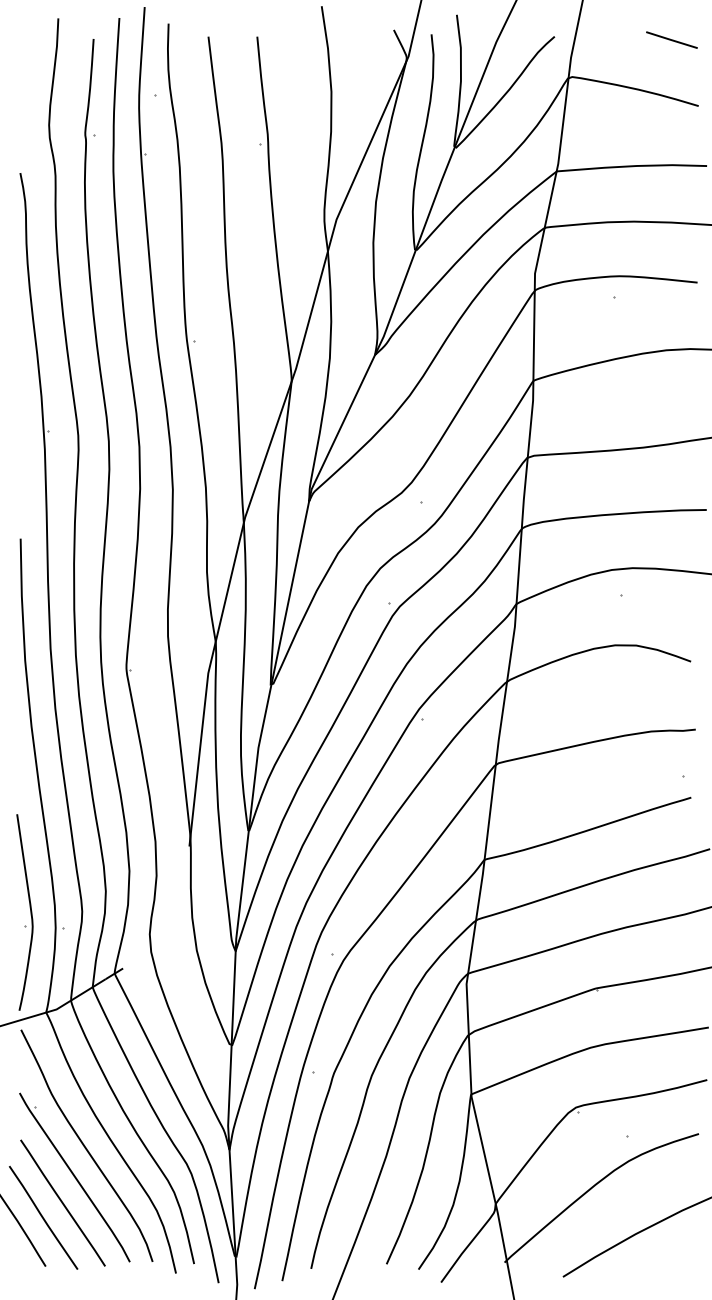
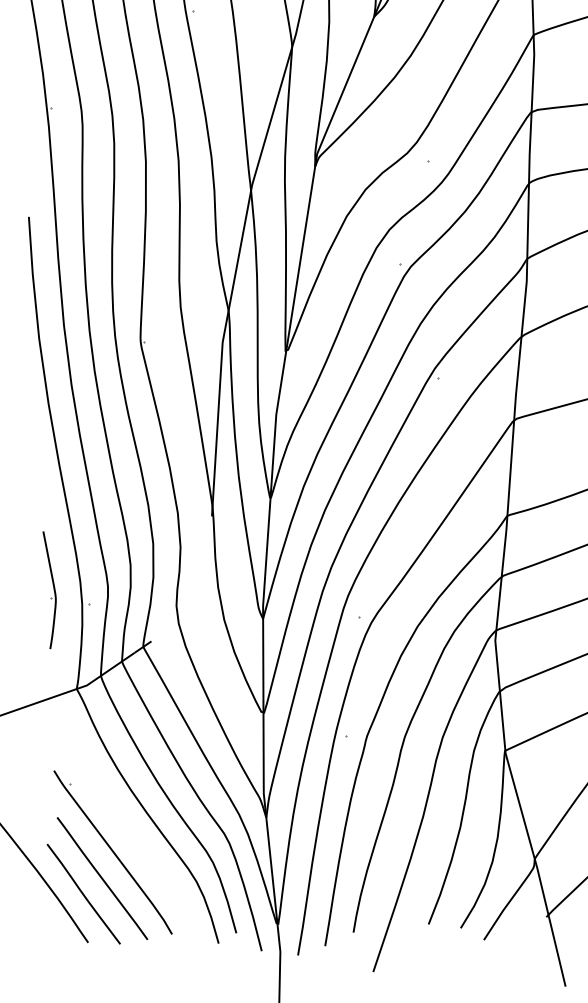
part: (24, 912) -> (50, 590), size x0.6
curve: (85, 1145) -> (122, 819), removed

